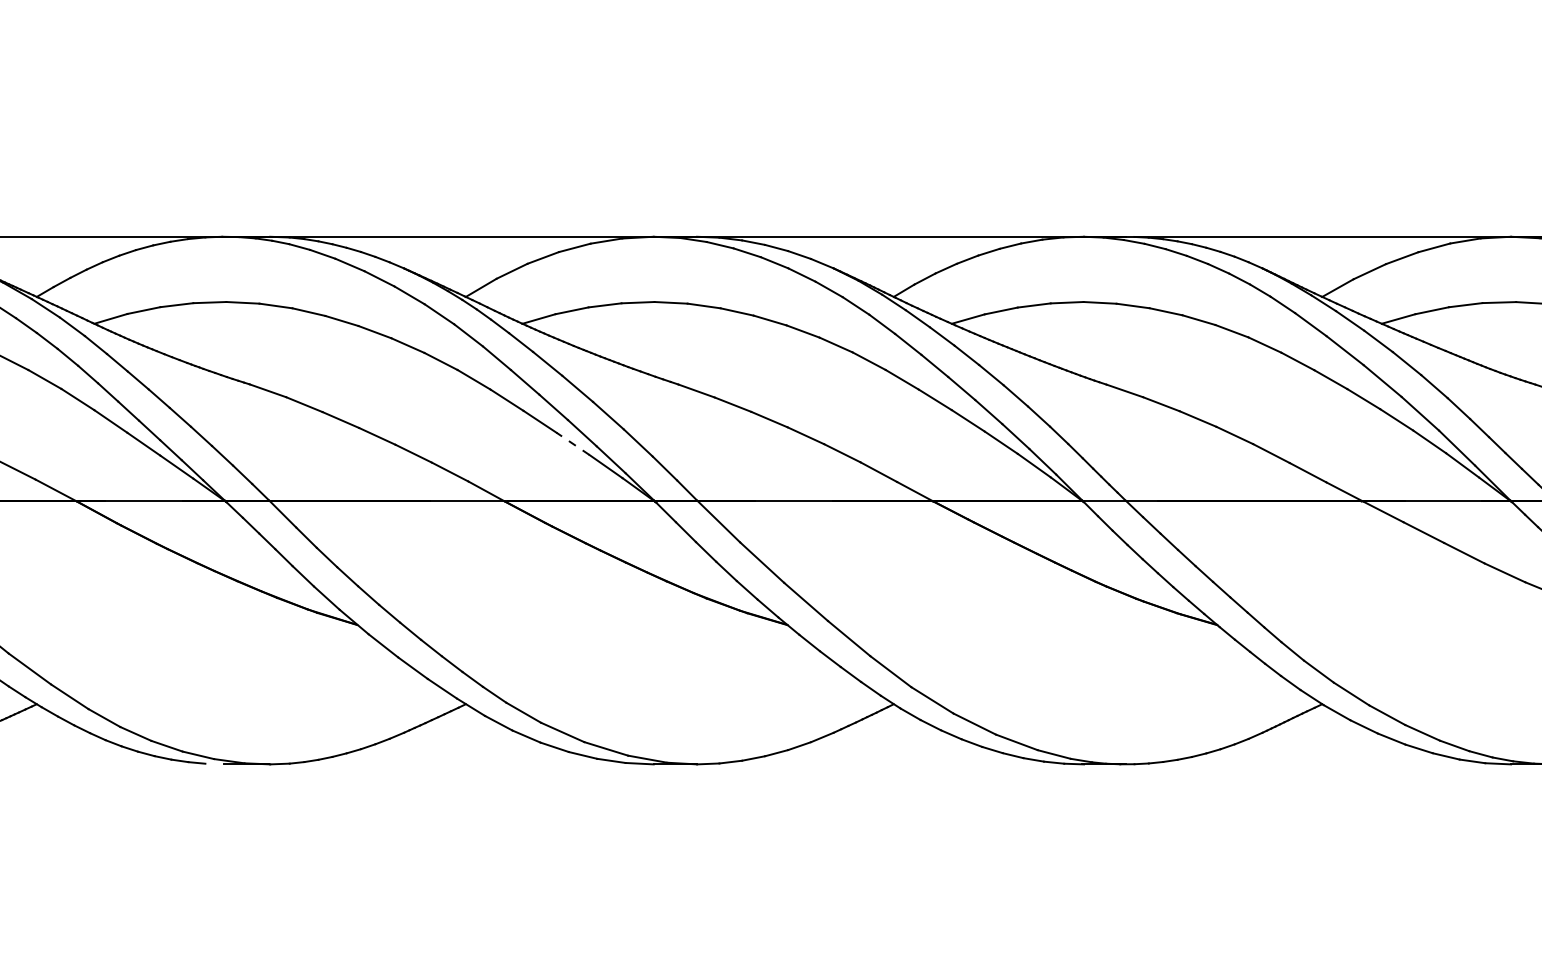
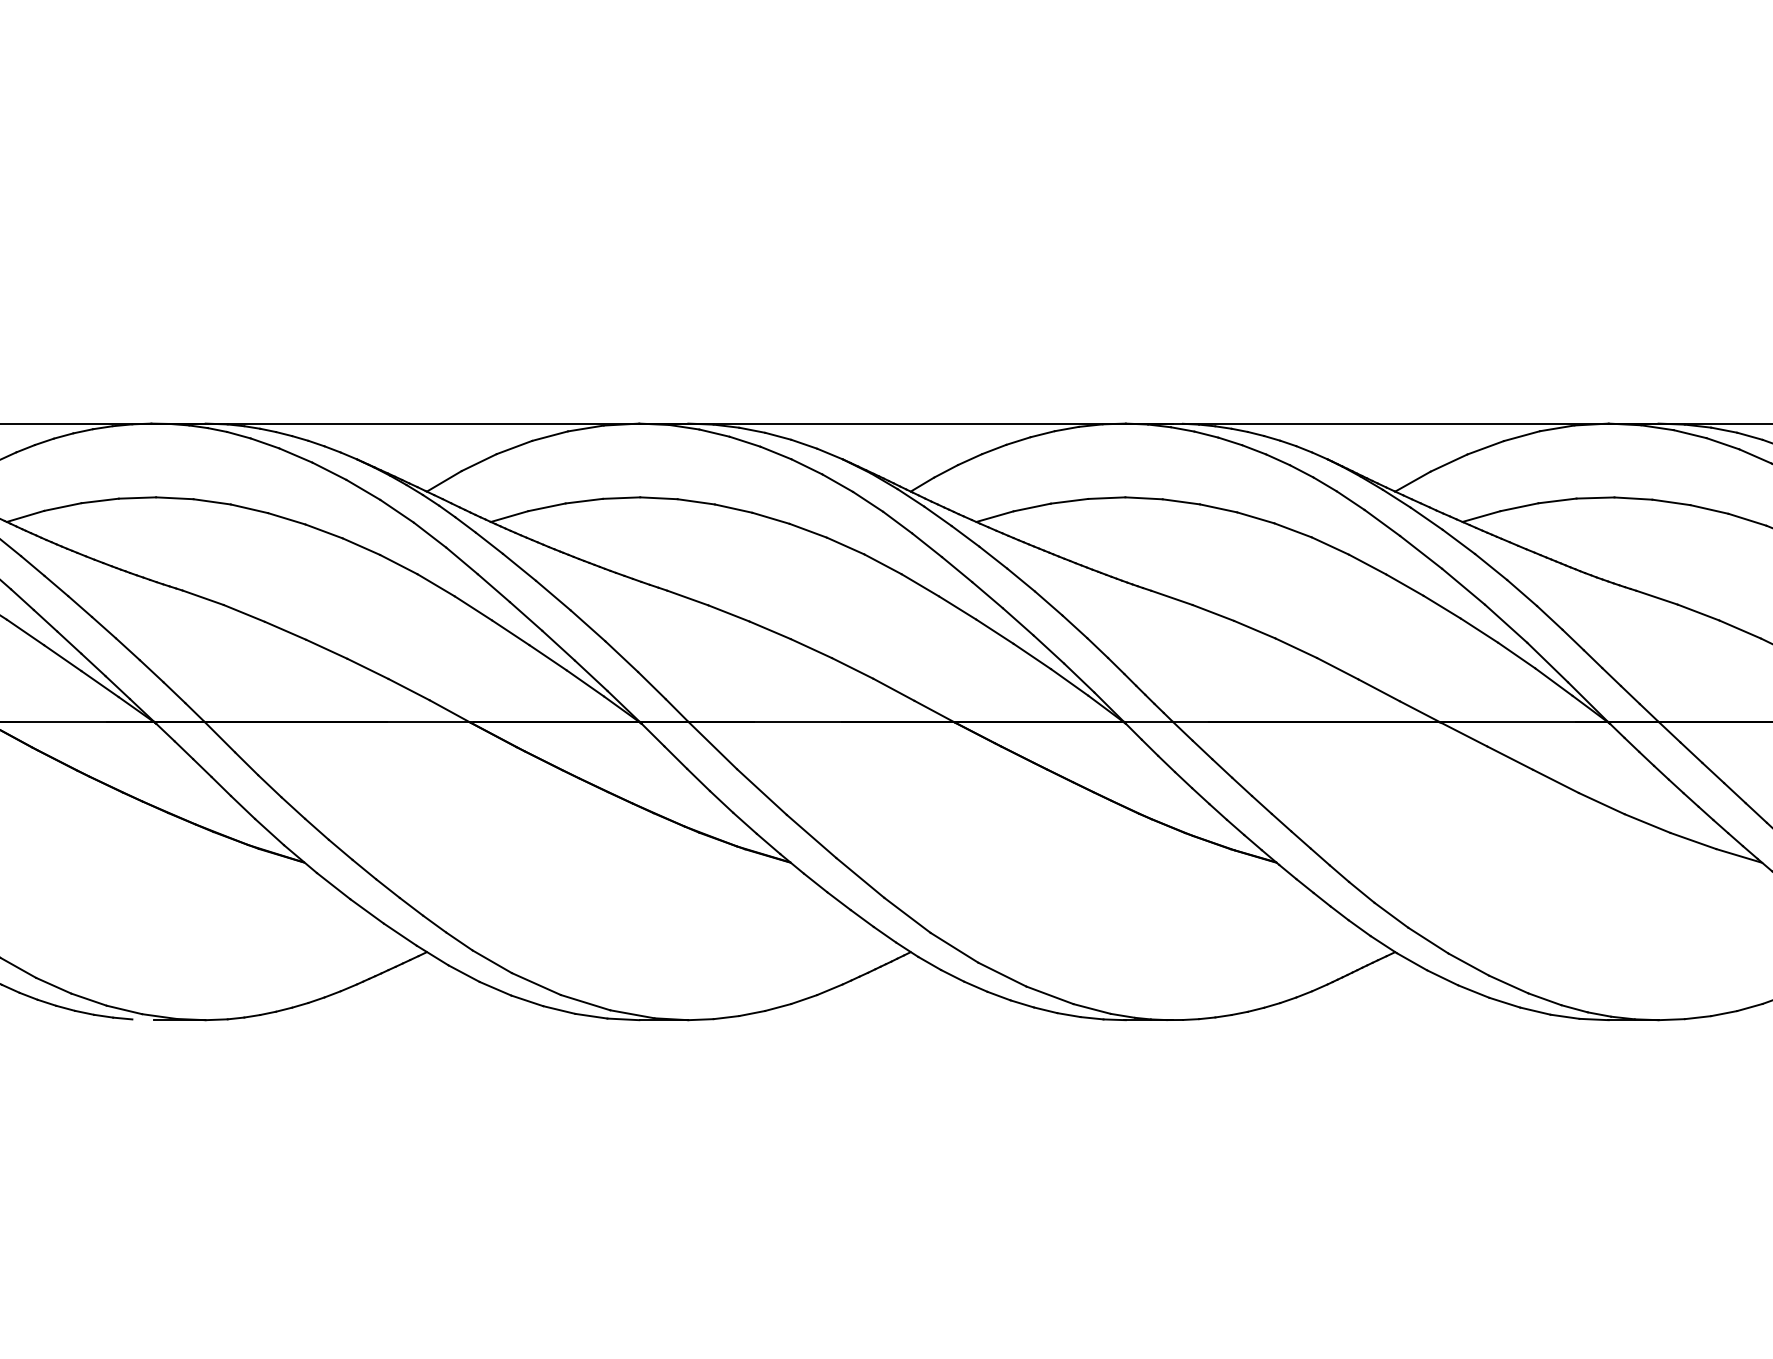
line: (573, 443) -> (548, 657), dashed -> solid

